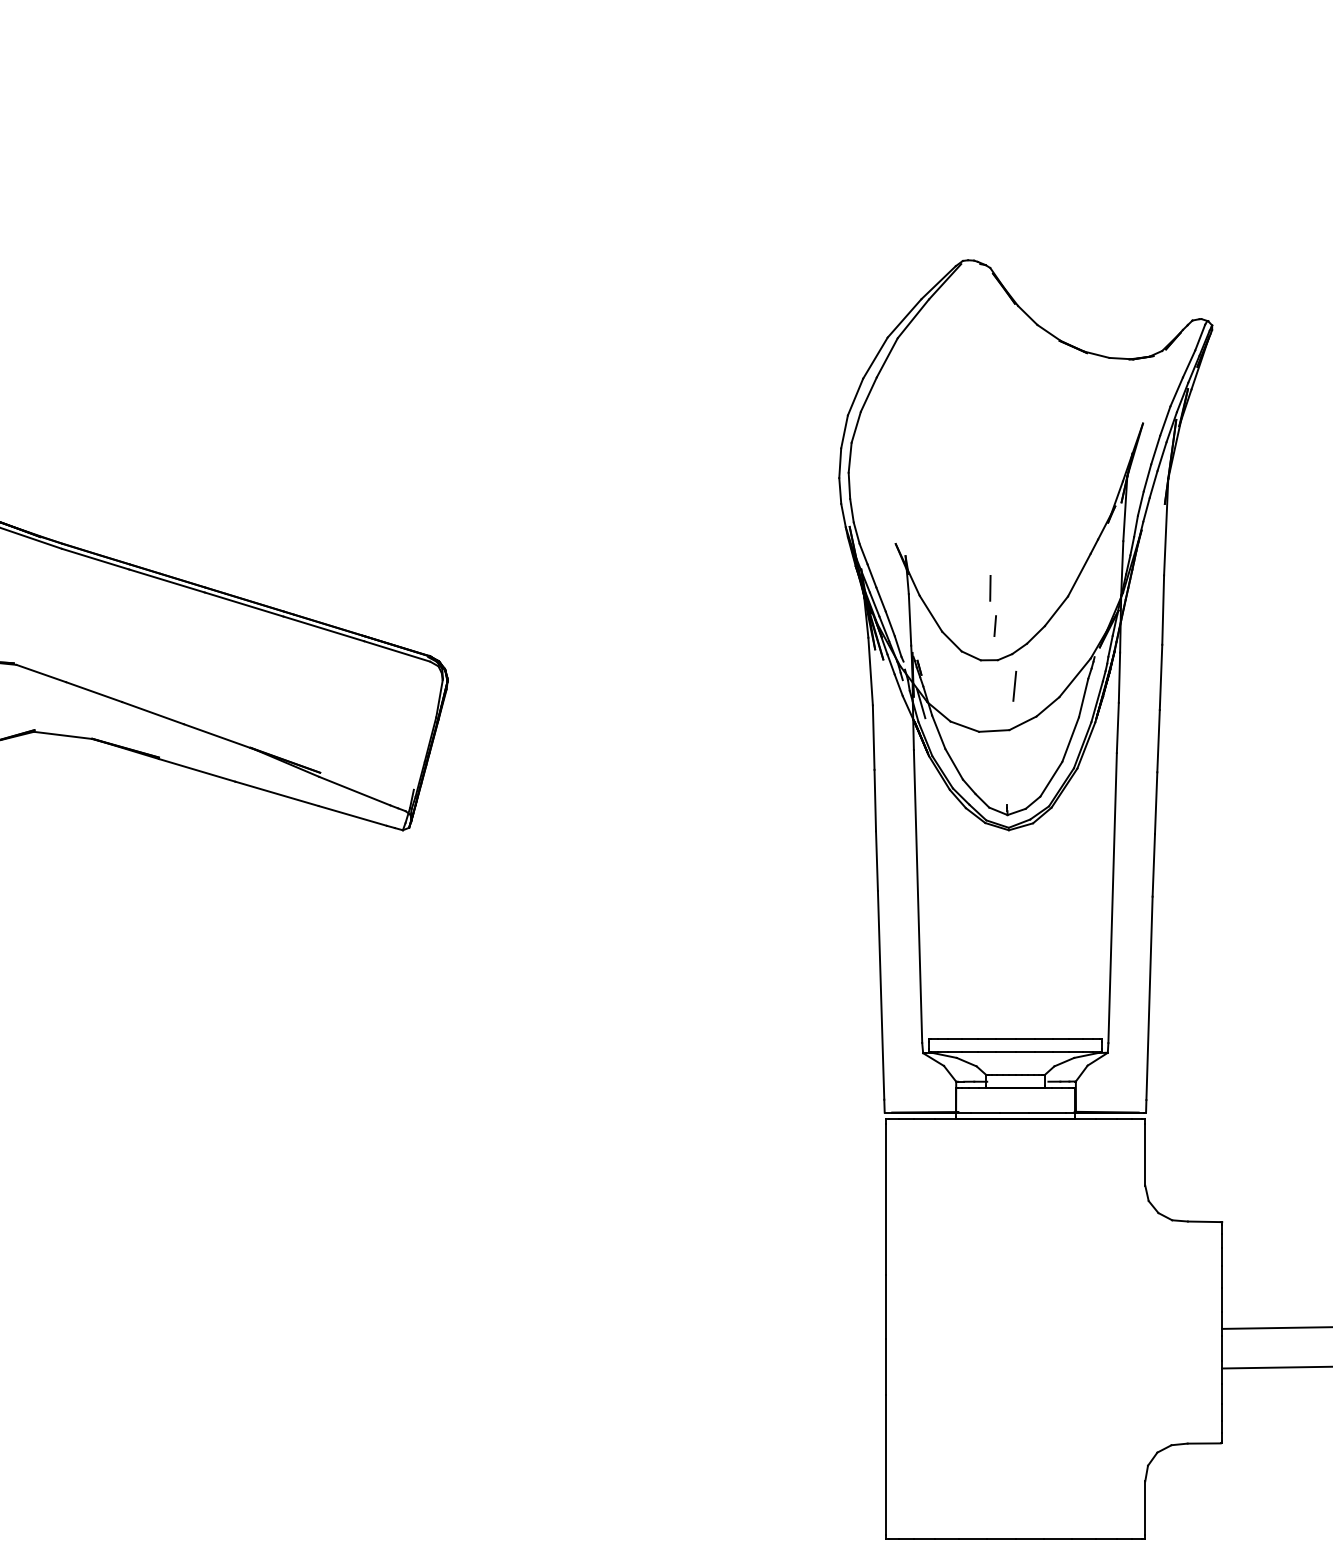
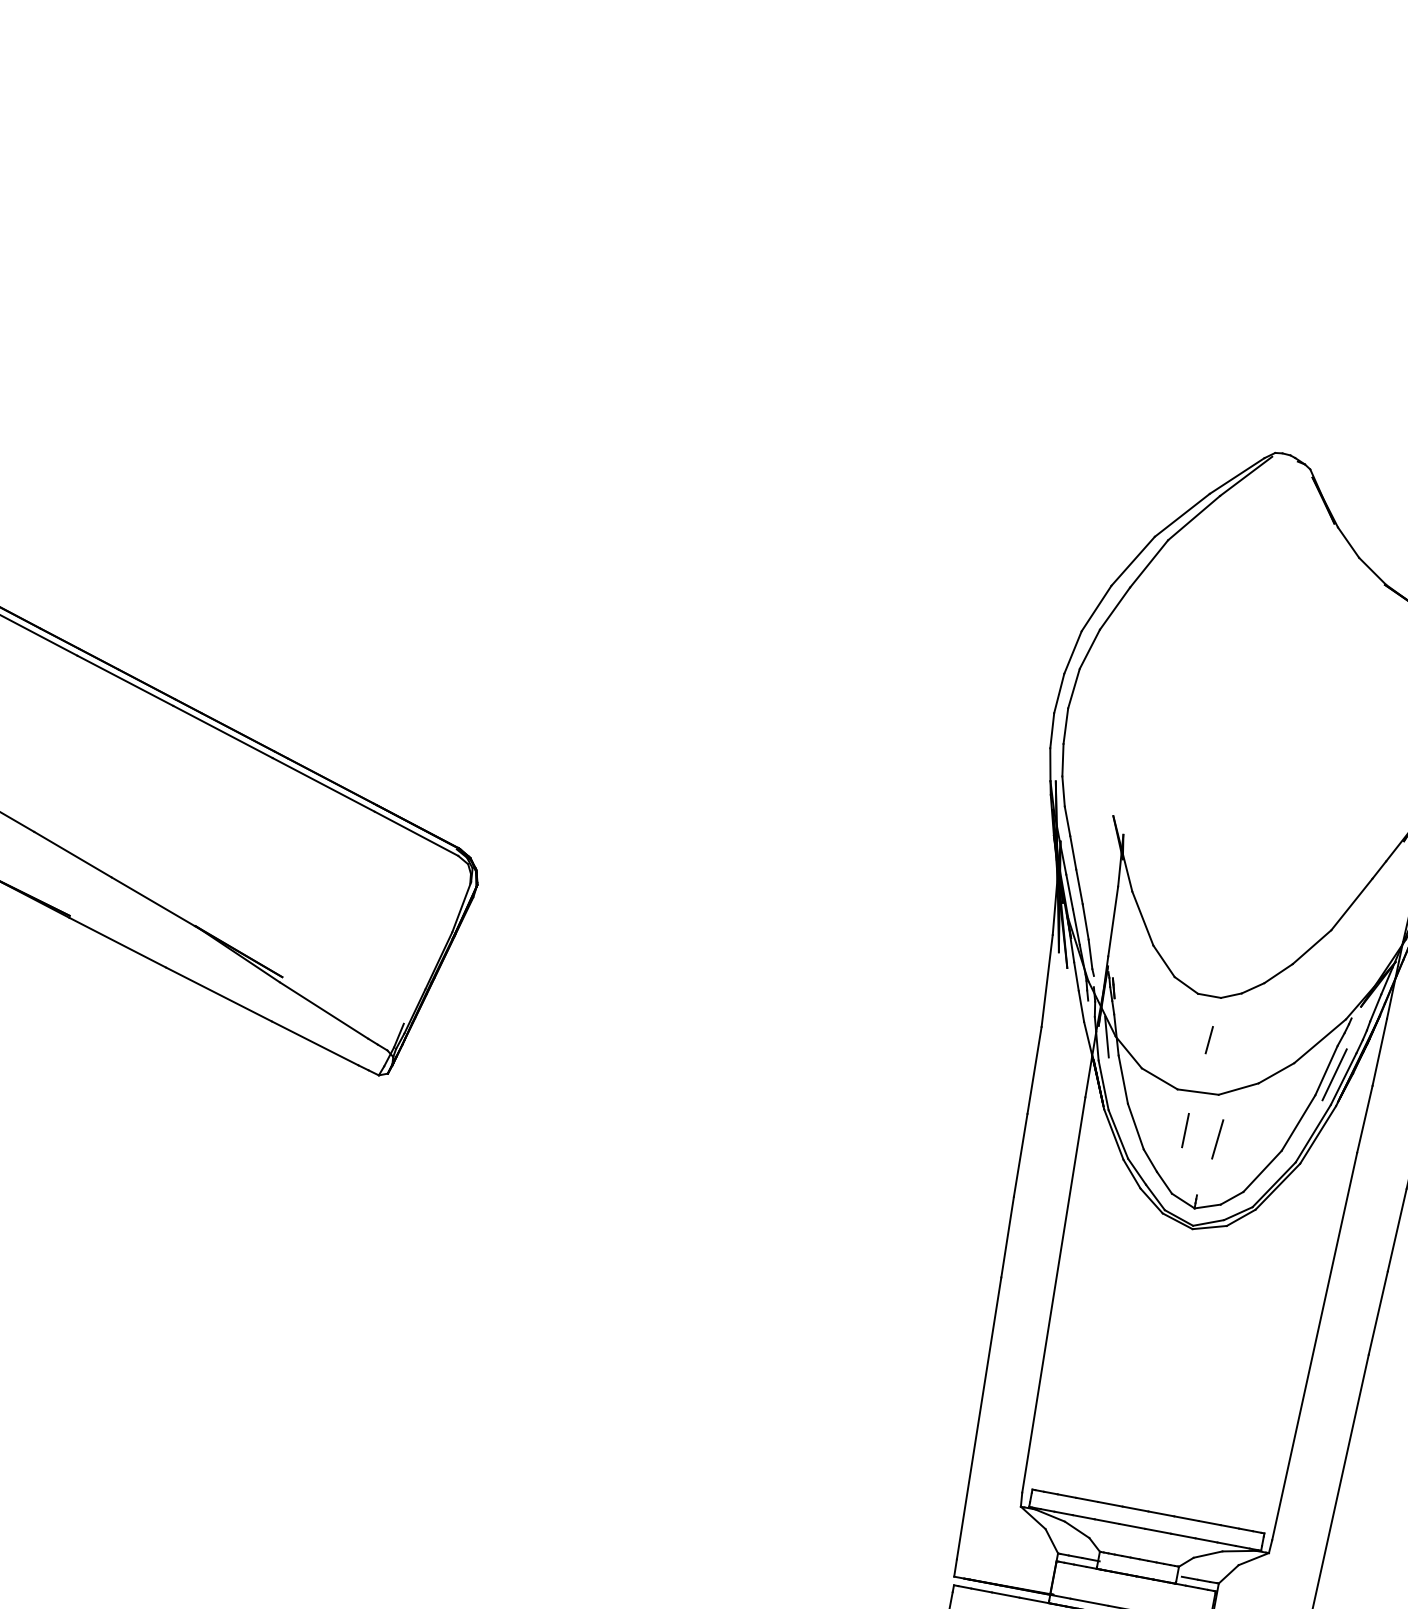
line: (990, 588) -> (1185, 1130), moved
line: (994, 625) -> (1208, 1039), moved
line: (1014, 686) -> (1217, 1139), moved
line: (1089, 699) -> (1334, 1073), added

